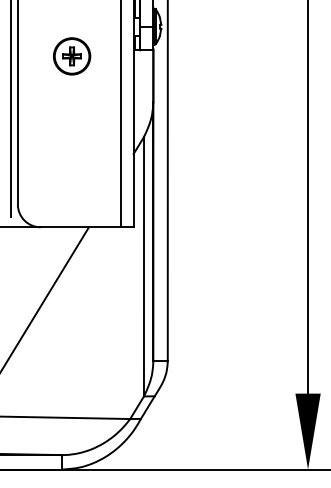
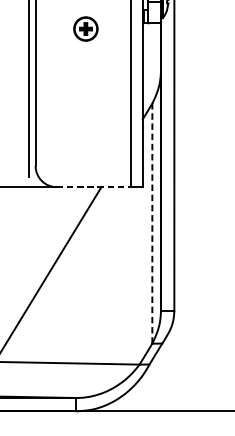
part: (72, 56) -> (86, 29), size x0.7
line: (81, 227) -> (94, 187), solid -> dashed
line: (143, 266) -> (151, 223), solid -> dashed

